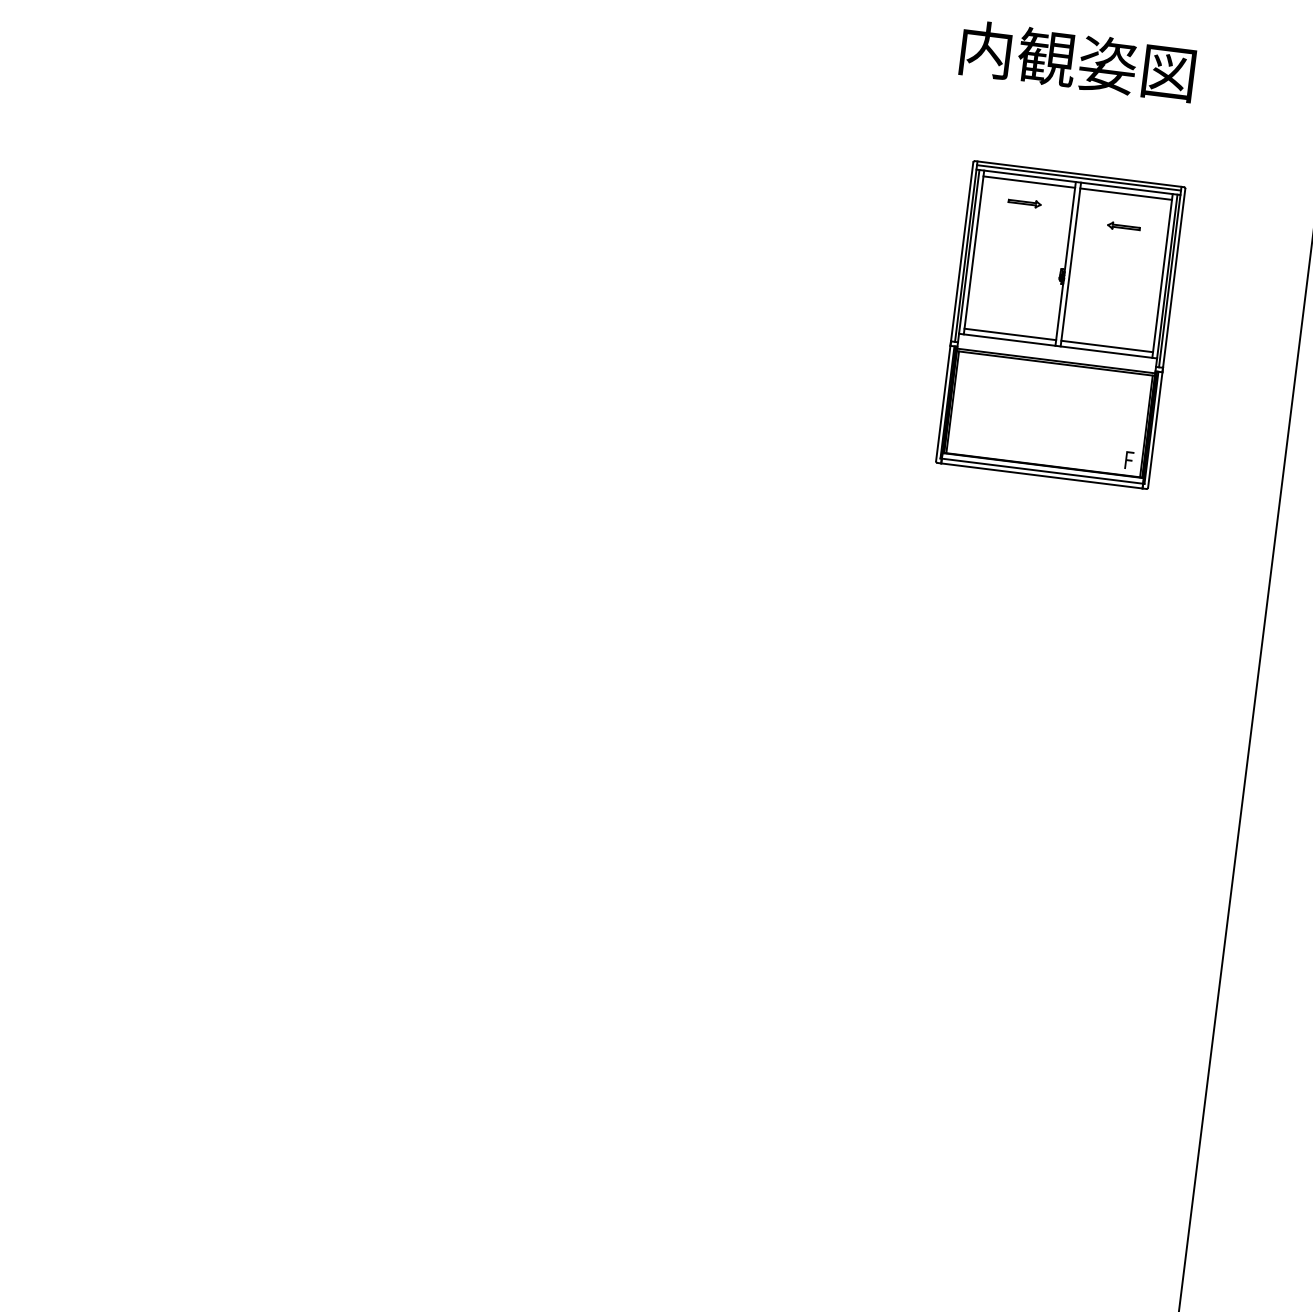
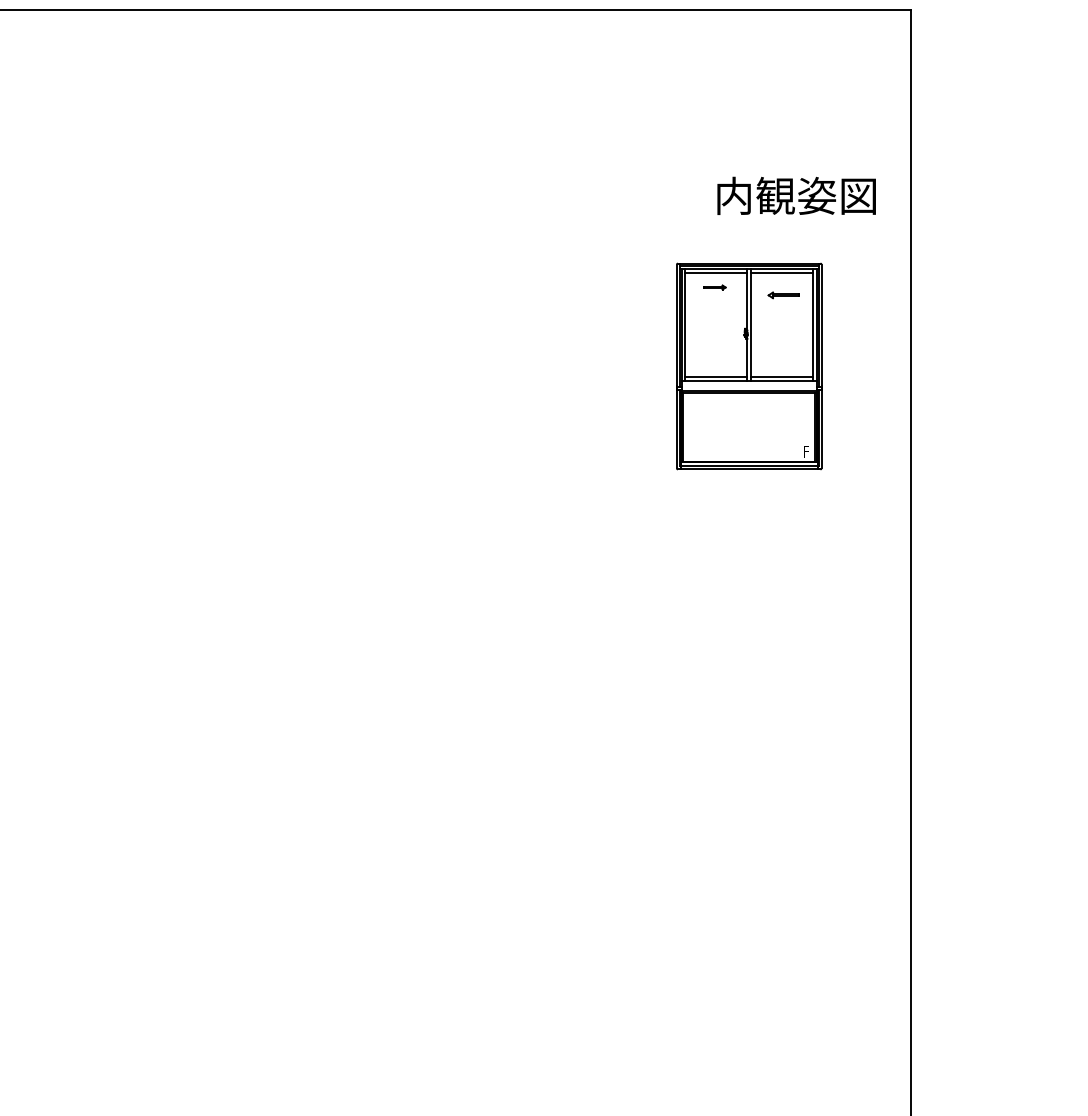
text: (1077, 60) -> (796, 195), moved
part: (1122, 227) -> (782, 295), size x1.4

